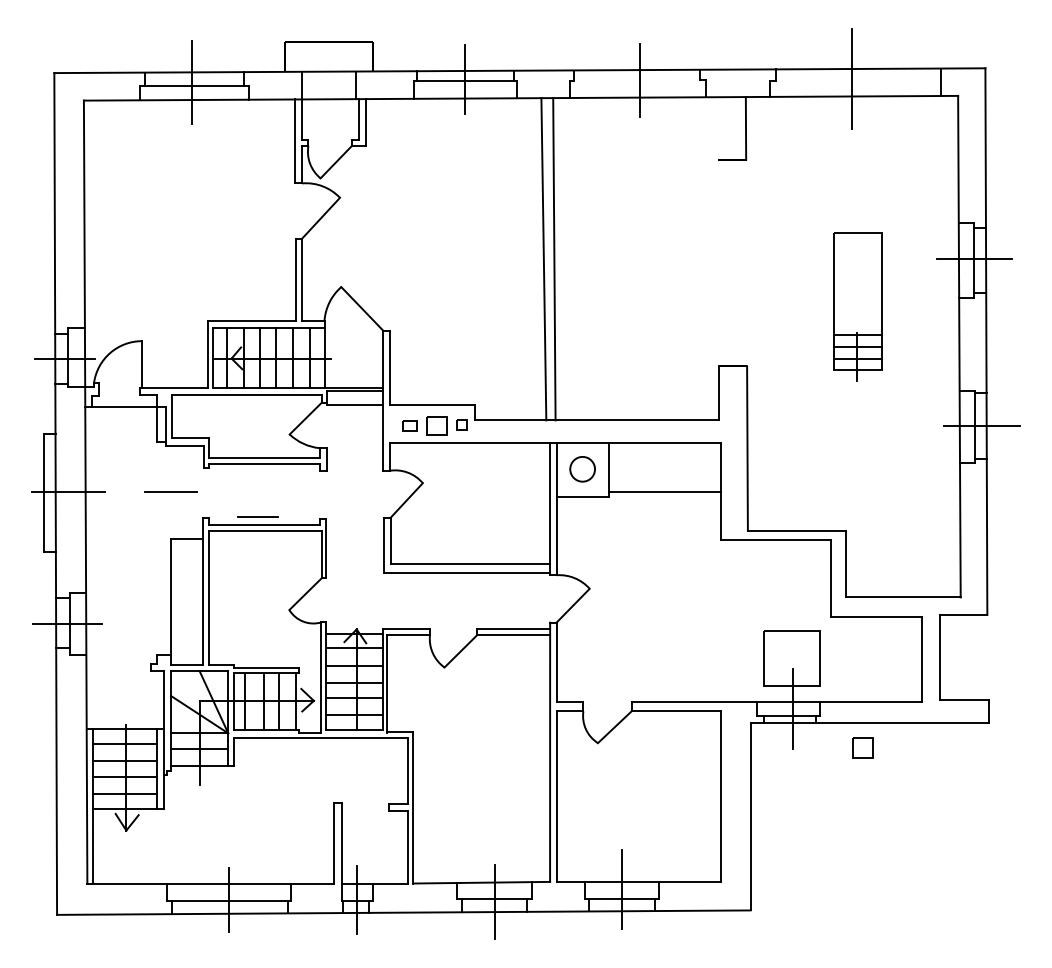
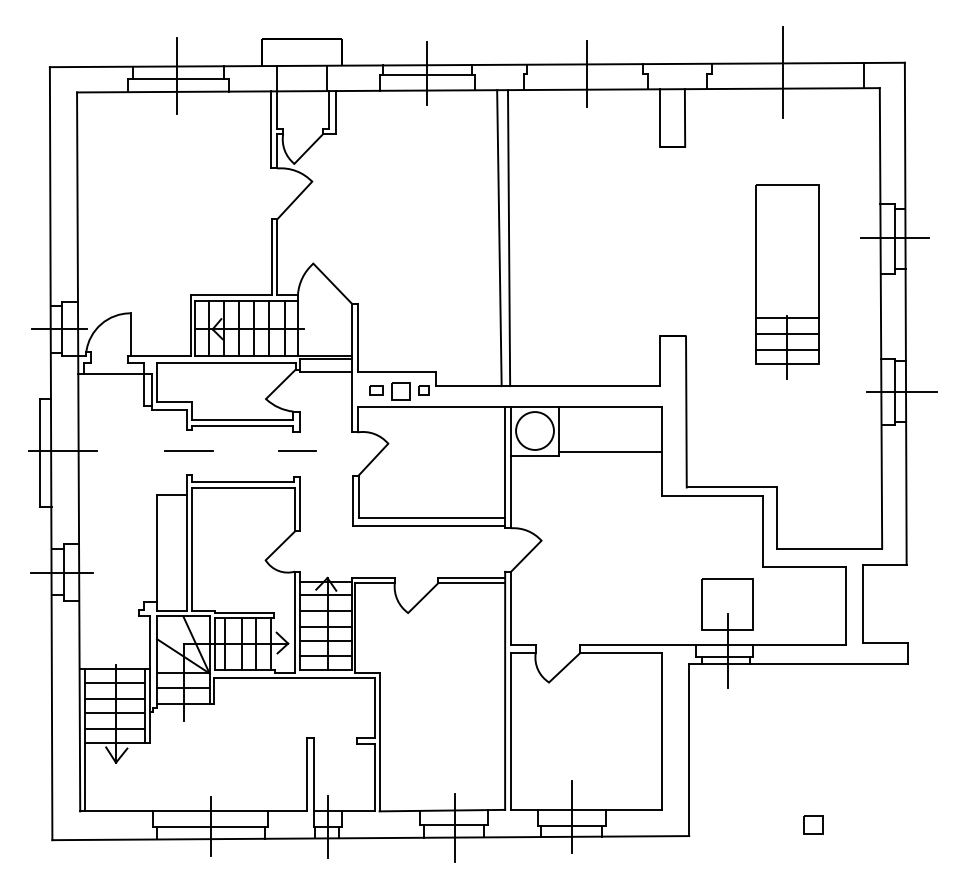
line: (718, 128) -> (659, 118), added
part: (857, 306) -> (787, 281), size x1.43
circle: (582, 468) -> (534, 430), size x1.67
line: (170, 490) -> (188, 450), moved
line: (258, 515) -> (297, 450), moved
part: (863, 747) -> (813, 824), moved

